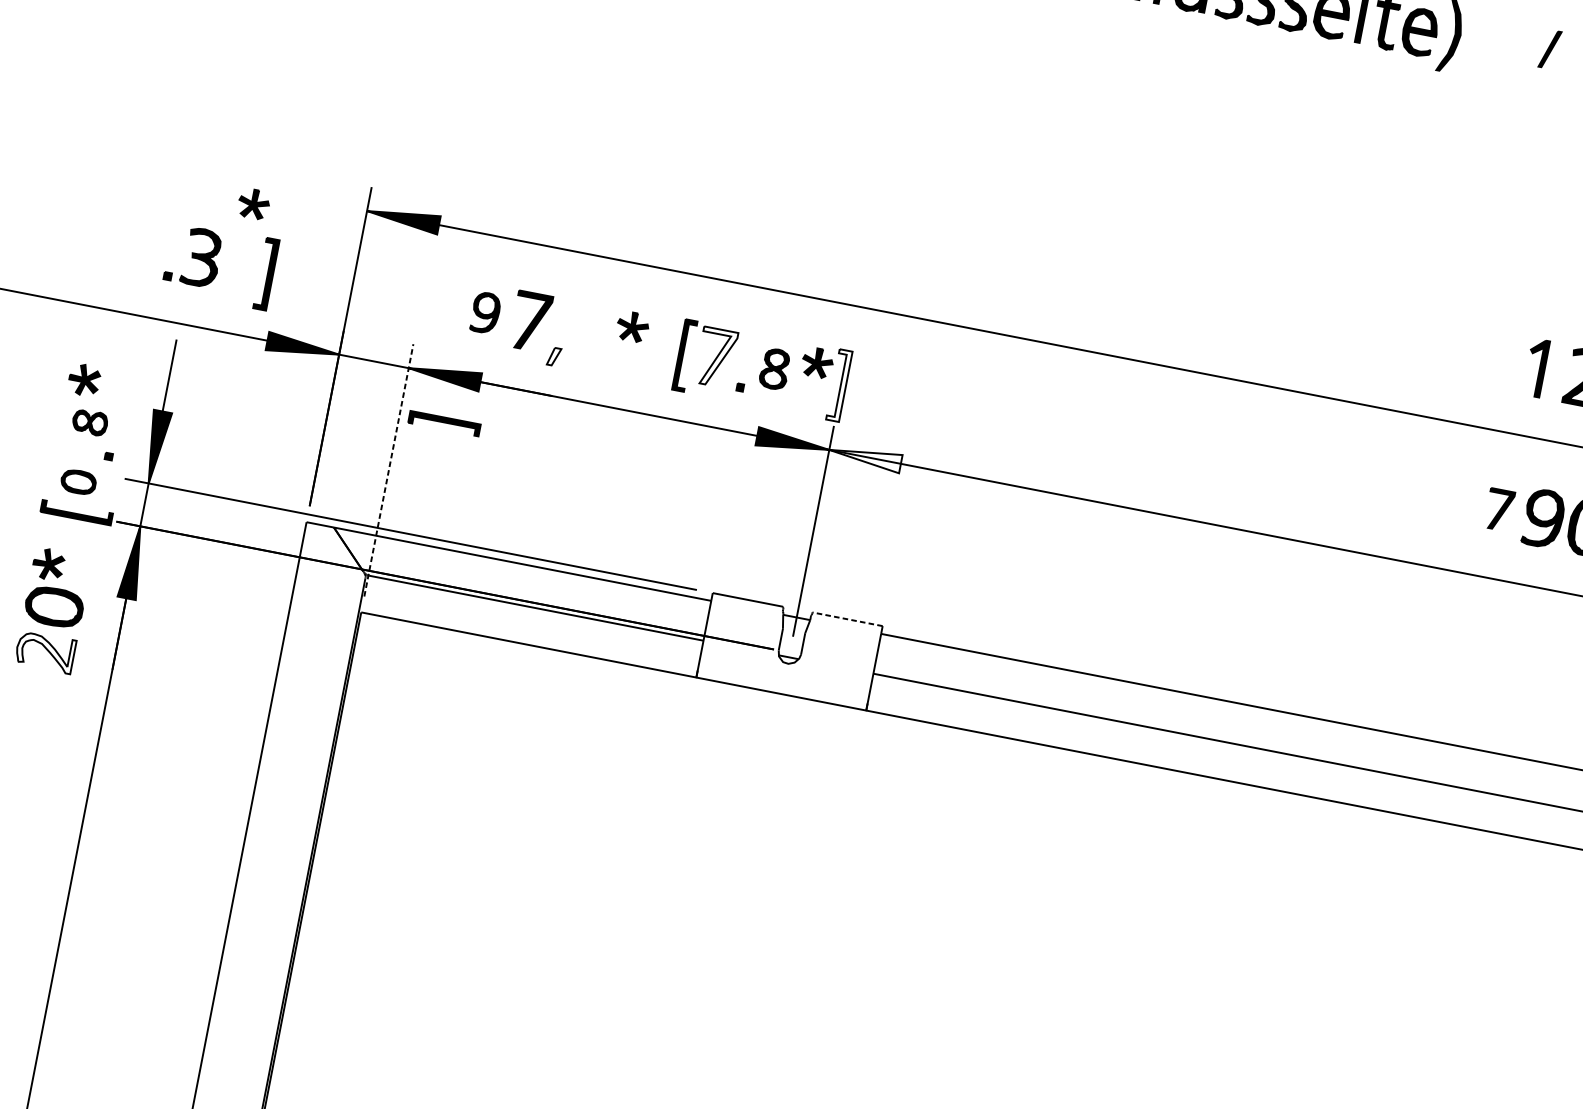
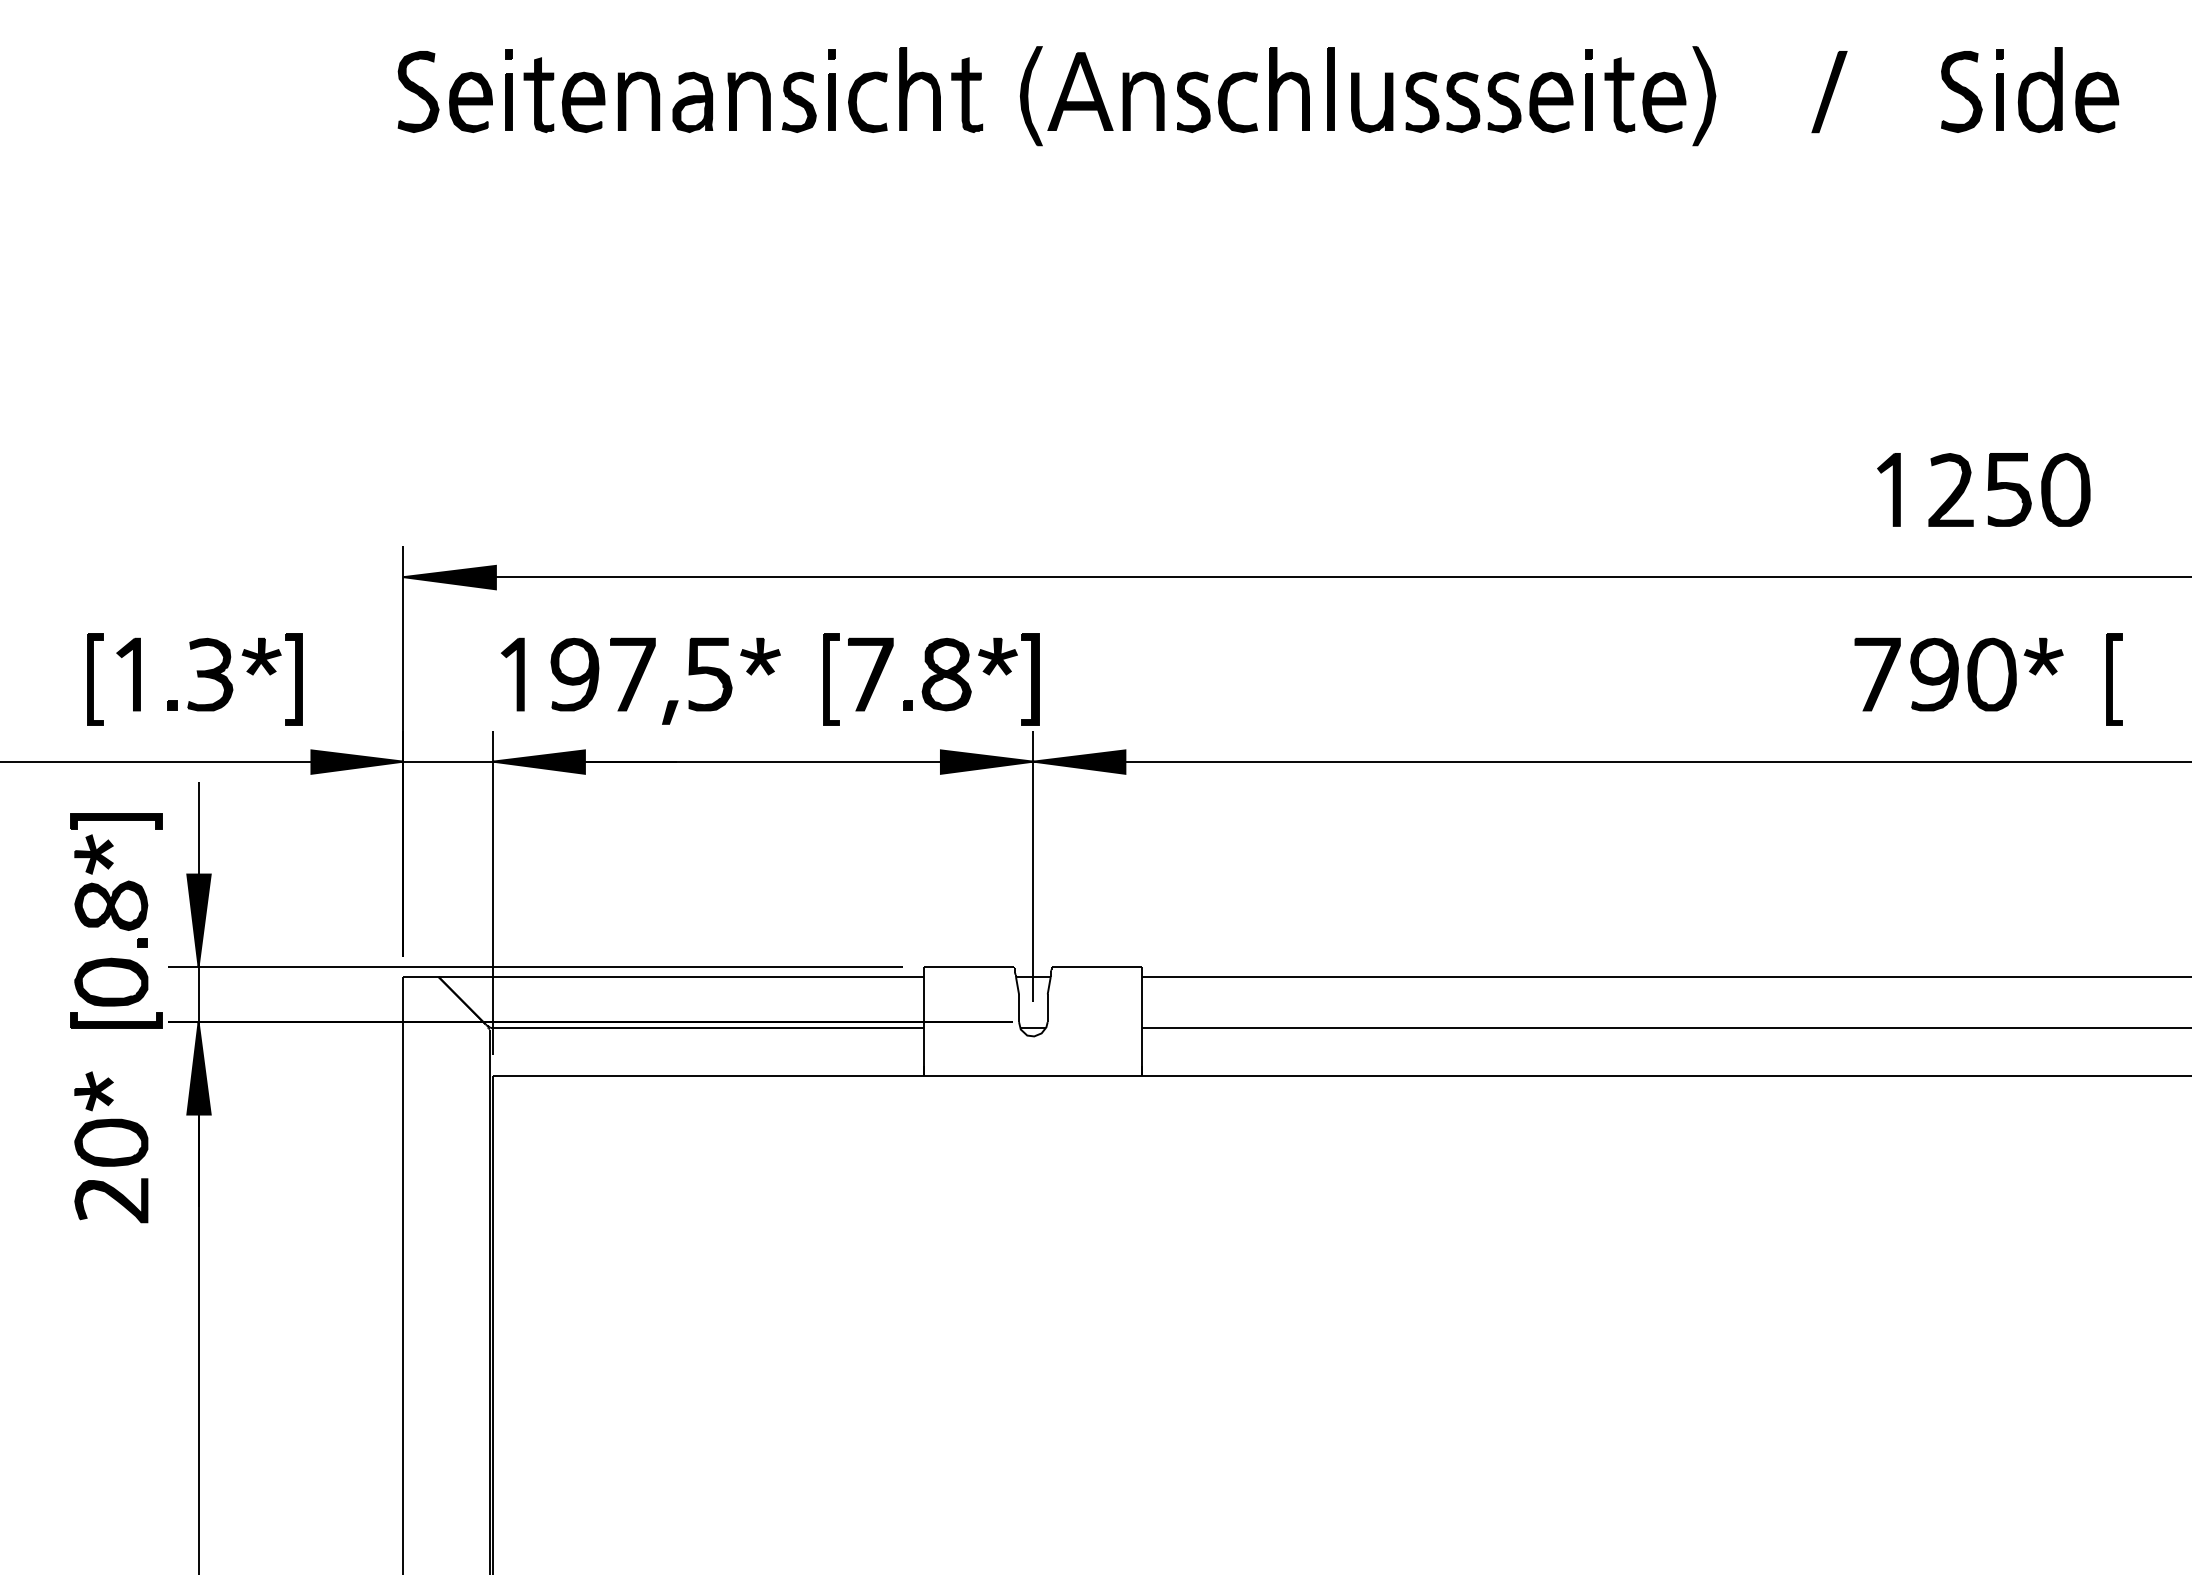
part: (1550, 49) -> (1829, 92), size x1.67
part: (253, 203) -> (261, 656), moved
part: (111, 244) -> (95, 679), added
part: (138, 245) -> (128, 674), added
part: (437, 303) -> (512, 674), added
part: (485, 312) -> (574, 674), size x1.43
part: (591, 333) -> (710, 674), added
fill: (554, 356) -> (670, 712), added
fill: (715, 357) -> (870, 674), added
part: (774, 368) -> (946, 674), size x1.43
fill: (839, 385) -> (1030, 679), added
part: (90, 422) -> (111, 905), size x1.67
part: (444, 423) -> (116, 821), moved
fill: (865, 456) -> (1079, 761), added
line: (388, 469) -> (492, 892), dashed -> solid
part: (78, 481) -> (111, 981), size x1.67
part: (1499, 509) -> (1877, 674), size x1.43
line: (847, 618) -> (1096, 966), dashed -> solid
fill: (45, 651) -> (111, 1200), added

